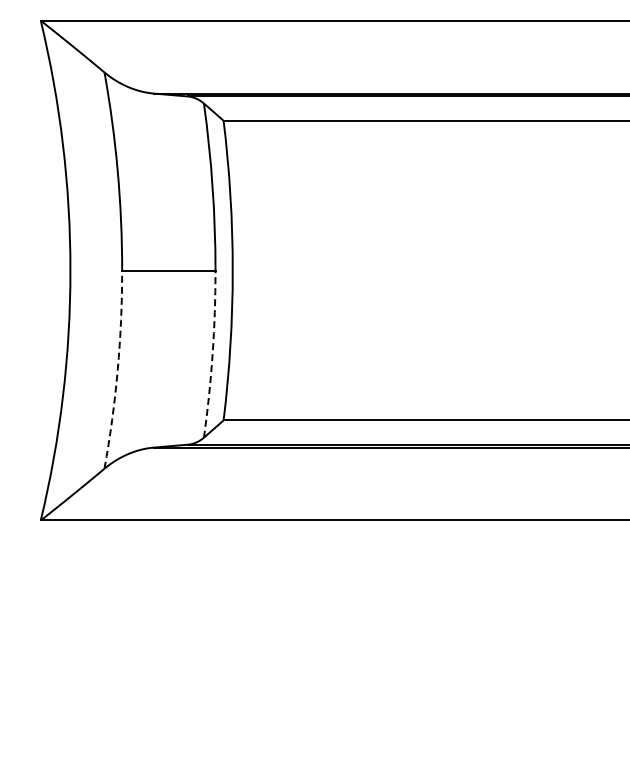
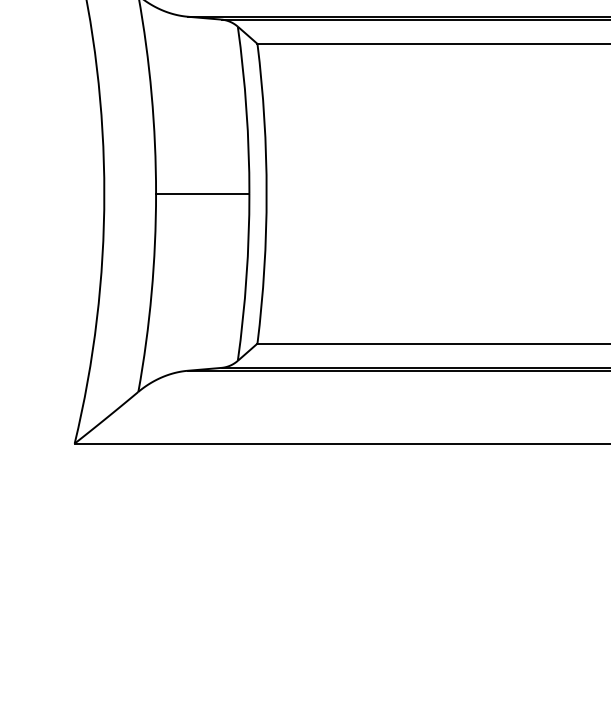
arc: (212, 354) -> (246, 277), dashed -> solid
arc: (117, 370) -> (151, 293), dashed -> solid

